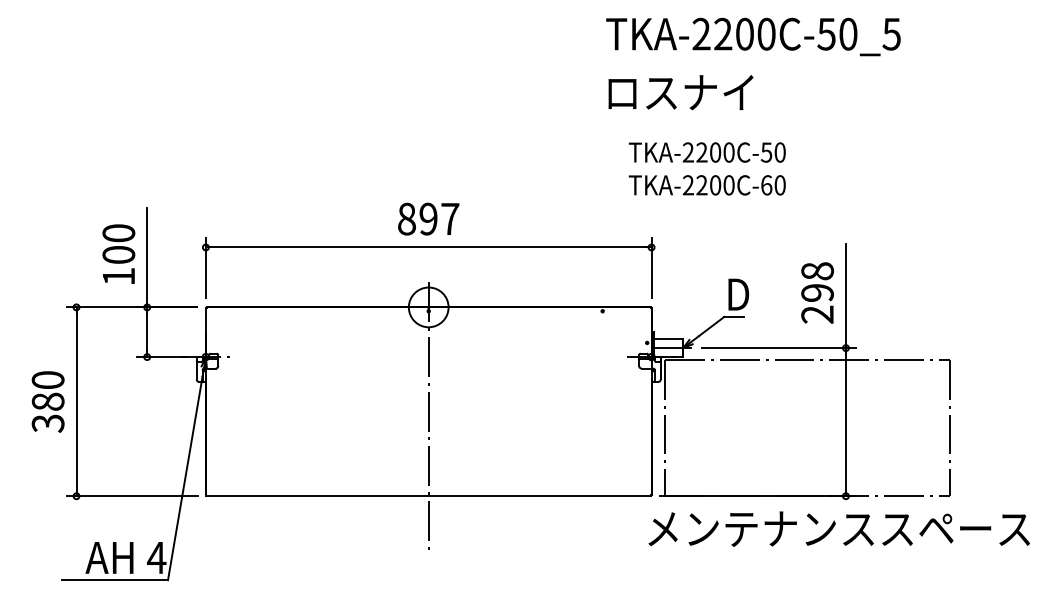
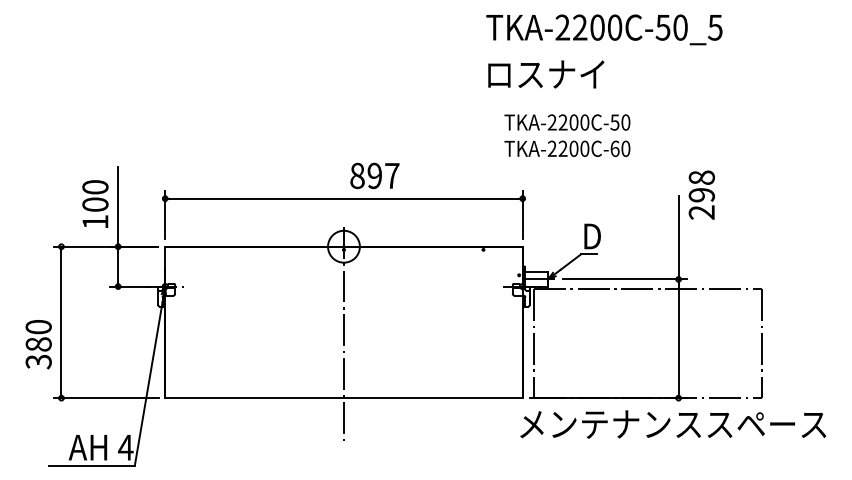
text: (428, 218) -> (374, 175), moved
text: (817, 292) -> (701, 194), moved
text: (47, 401) -> (38, 344), moved

